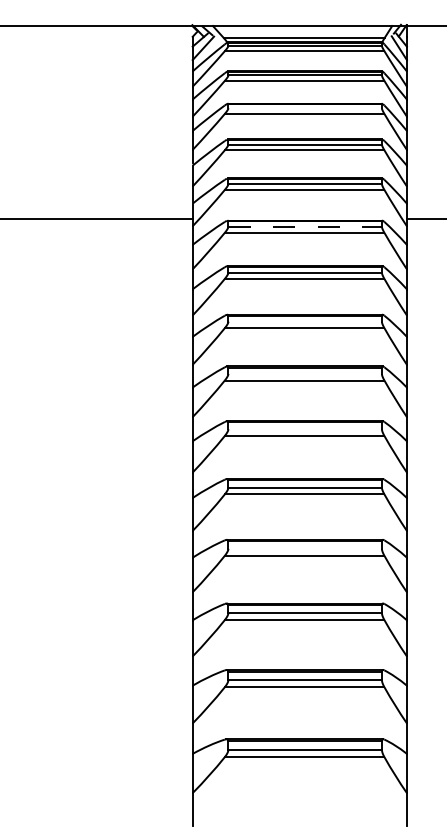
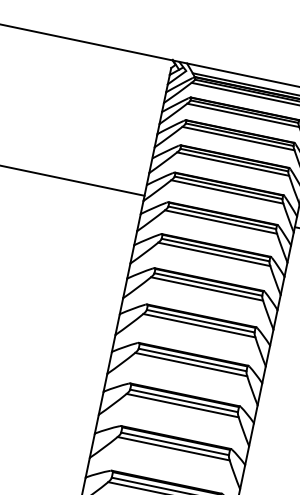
line: (304, 108) -> (239, 134), added
line: (305, 226) -> (222, 217), dashed -> solid
line: (304, 321) -> (207, 284), added
line: (304, 373) -> (200, 320), added
line: (304, 429) -> (192, 360), added
line: (304, 548) -> (174, 443), added

